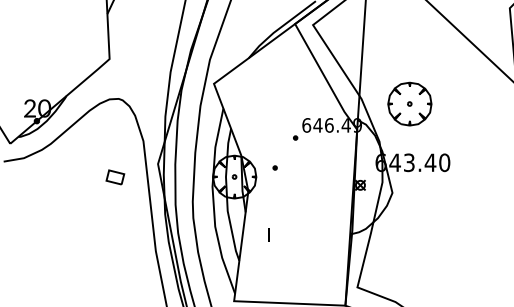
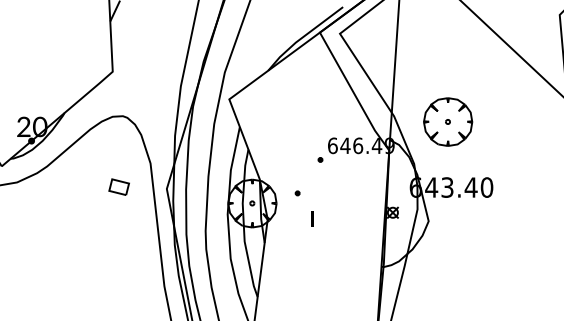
part: (115, 177) -> (119, 187), moved
text: (268, 234) -> (311, 218), moved

